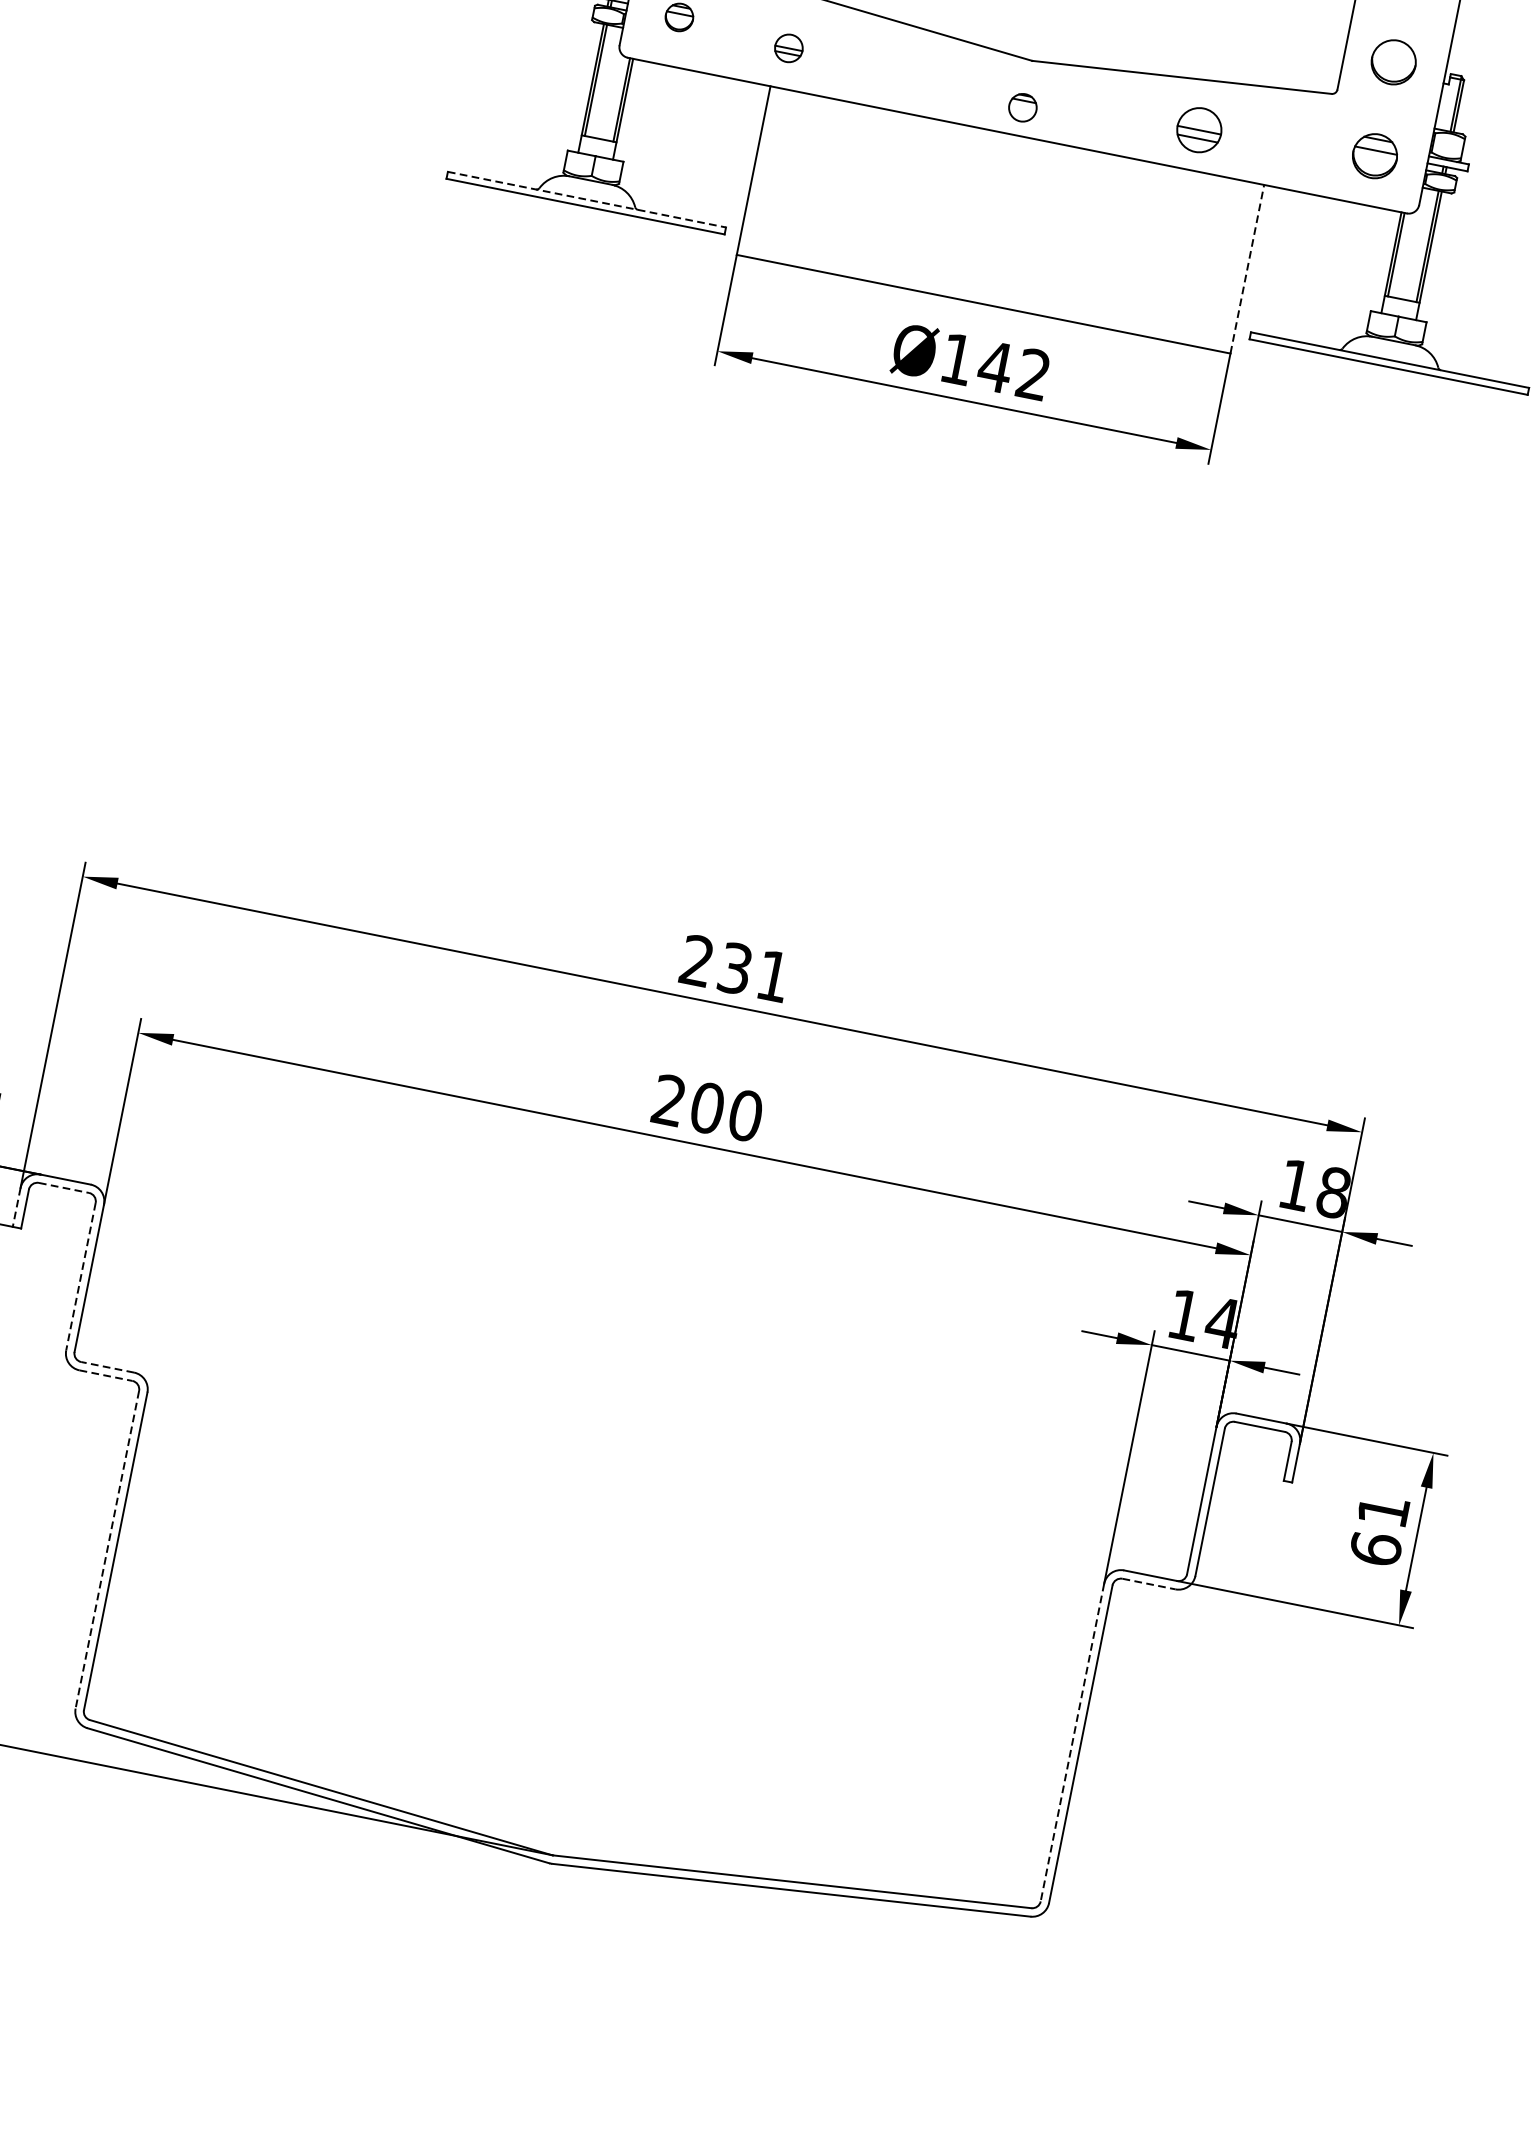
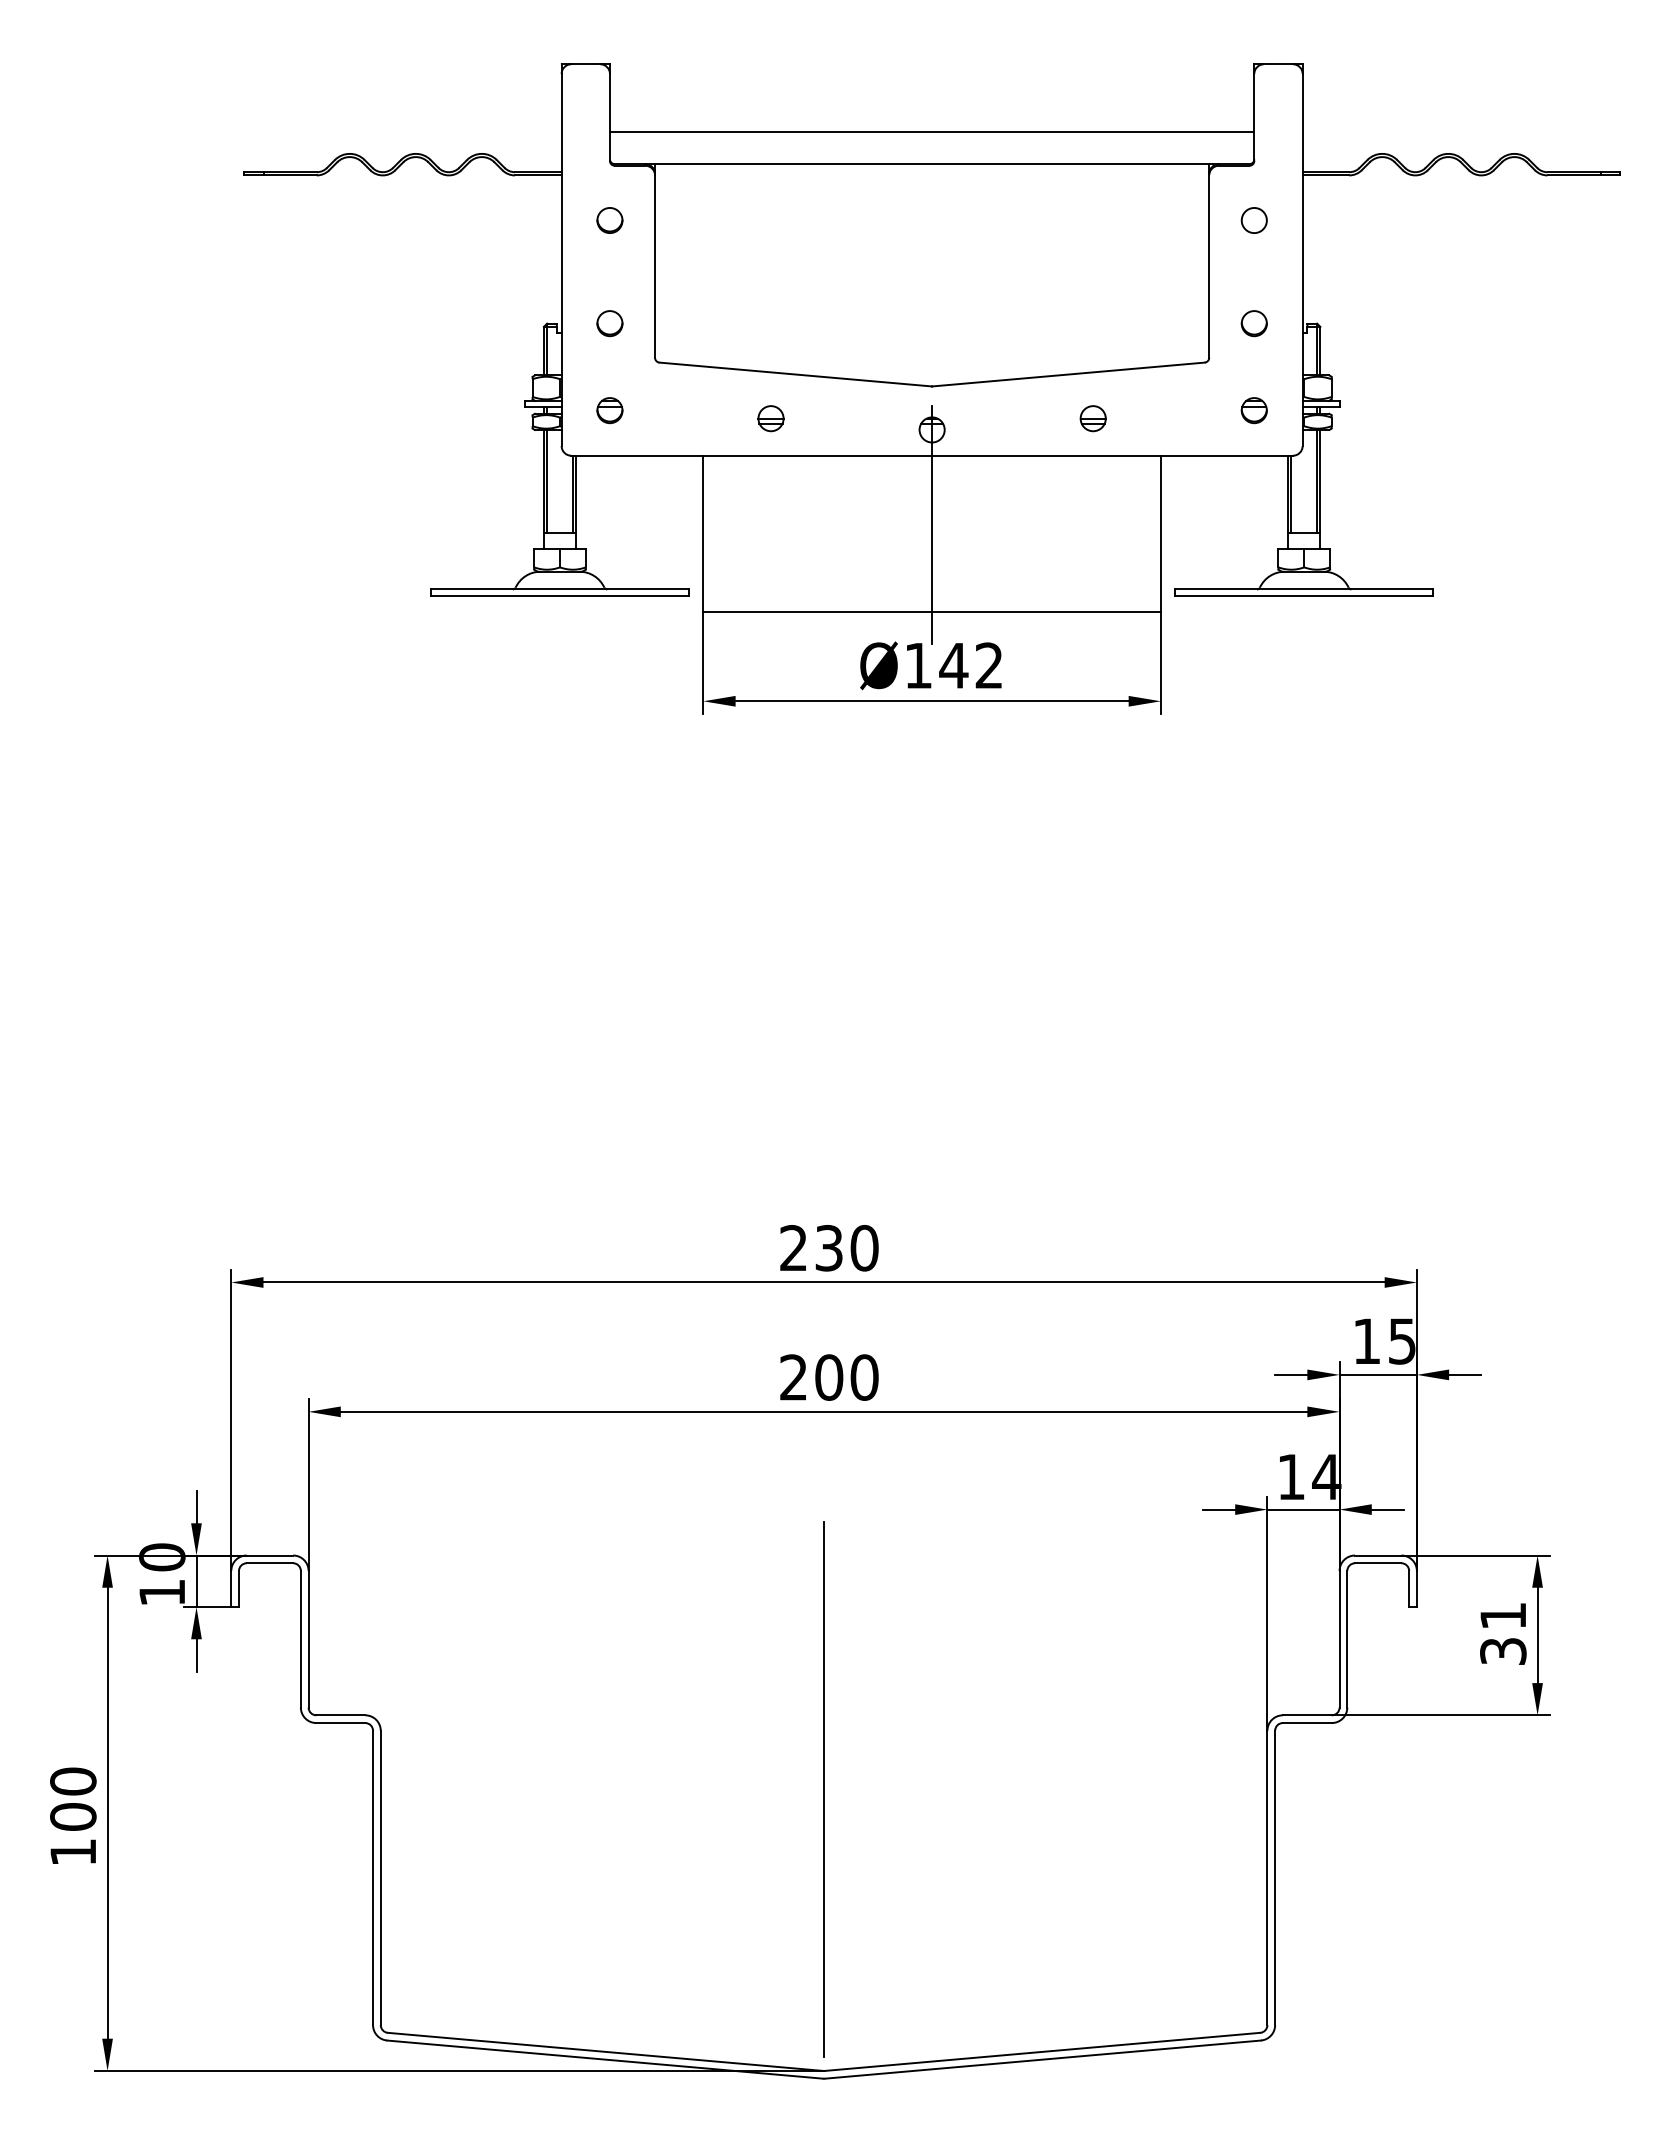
part: (788, 48) -> (770, 418), moved
part: (1392, 62) -> (1253, 323), size x0.62
part: (1198, 130) -> (1092, 418), size x0.62
part: (1373, 156) -> (1253, 410), size x0.62
line: (587, 199) -> (560, 589), dashed -> solid
line: (1002, 210) -> (932, 525), added
line: (1246, 268) -> (1160, 533), dashed -> solid
text: (773, 975) -> (864, 1247), 231 -> 230
line: (64, 1188) -> (270, 1563), dashed -> solid
text: (1332, 1192) -> (1401, 1341), 18 -> 15
line: (16, 1207) -> (231, 1589), dashed -> solid
line: (80, 1276) -> (300, 1639), dashed -> solid
line: (107, 1367) -> (340, 1715), dashed -> solid
line: (106, 1376) -> (341, 1723), dashed -> solid
text: (1376, 1549) -> (1503, 1651), 61 -> 31
line: (107, 1550) -> (373, 1878), dashed -> solid
line: (613, 1551) -> (824, 1789), added
line: (1149, 1584) -> (1307, 1723), dashed -> solid
line: (1072, 1743) -> (1267, 1878), dashed -> solid

